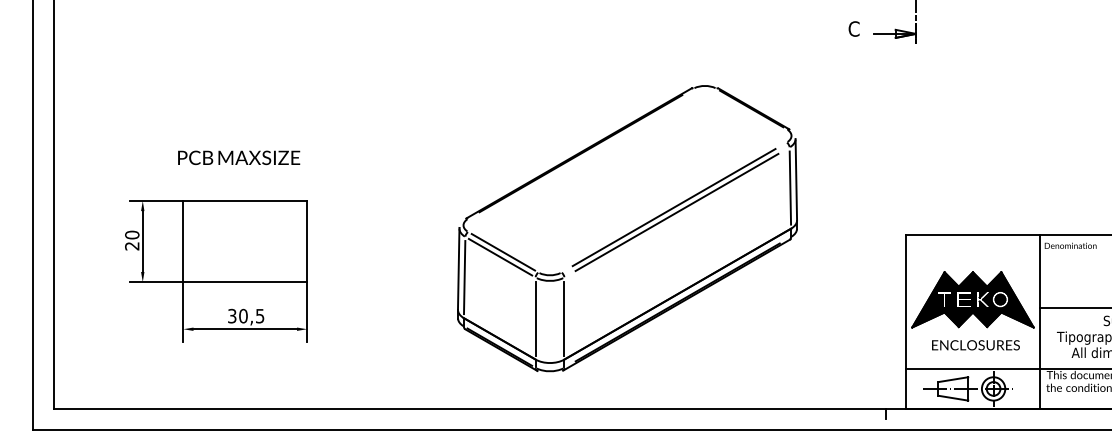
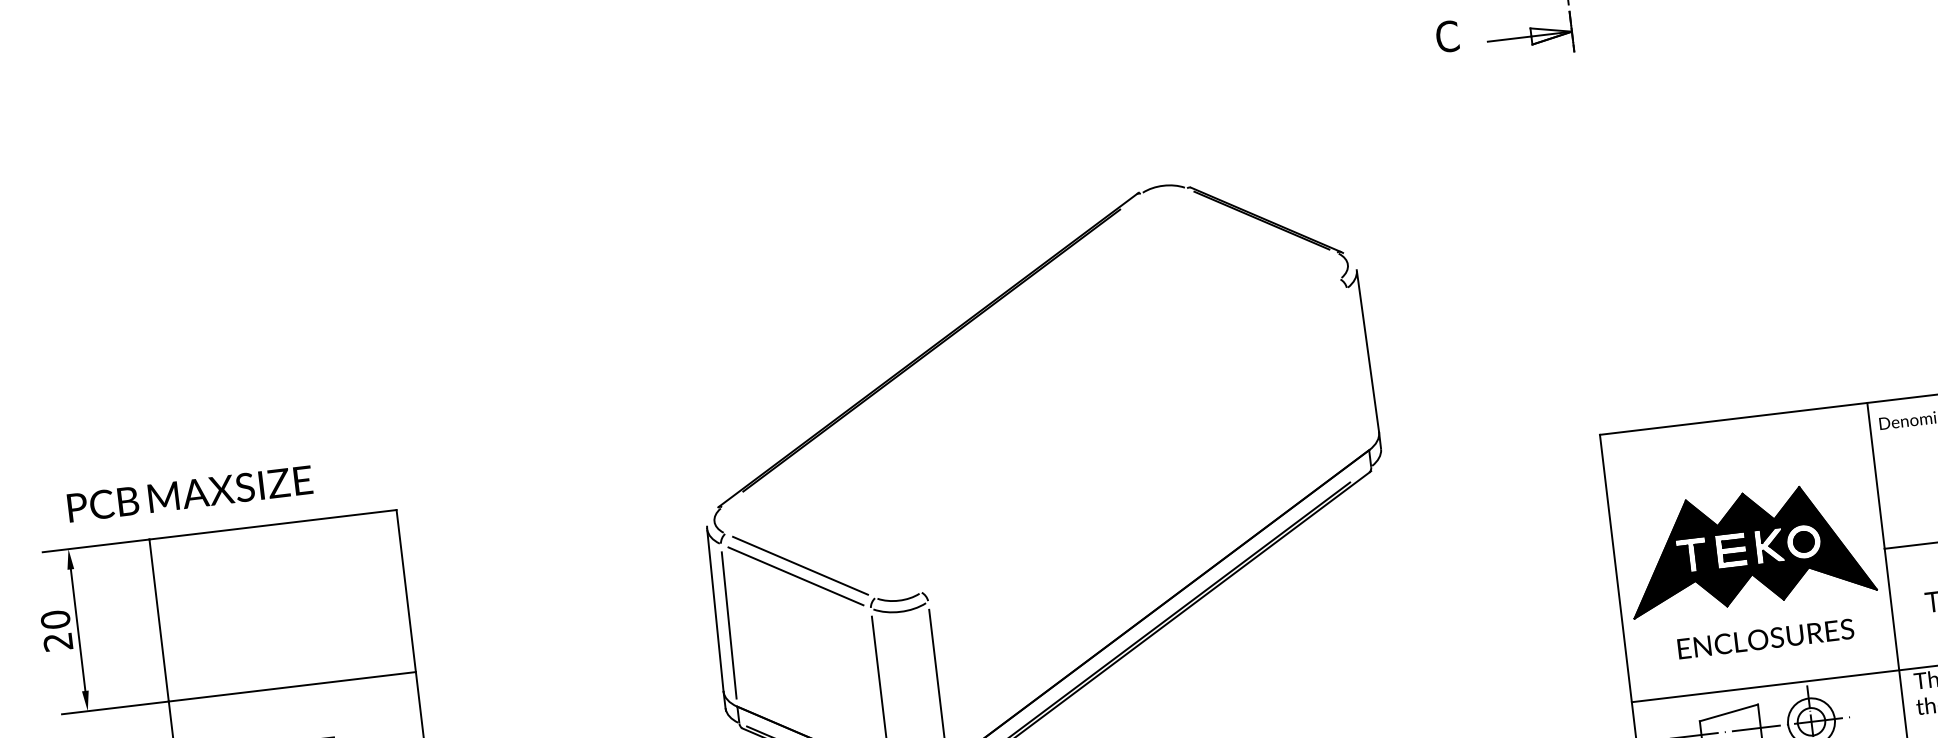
text: (239, 157) -> (190, 493), moved
line: (790, 187) -> (1358, 368), removed
part: (675, 210) -> (1134, 441), removed

